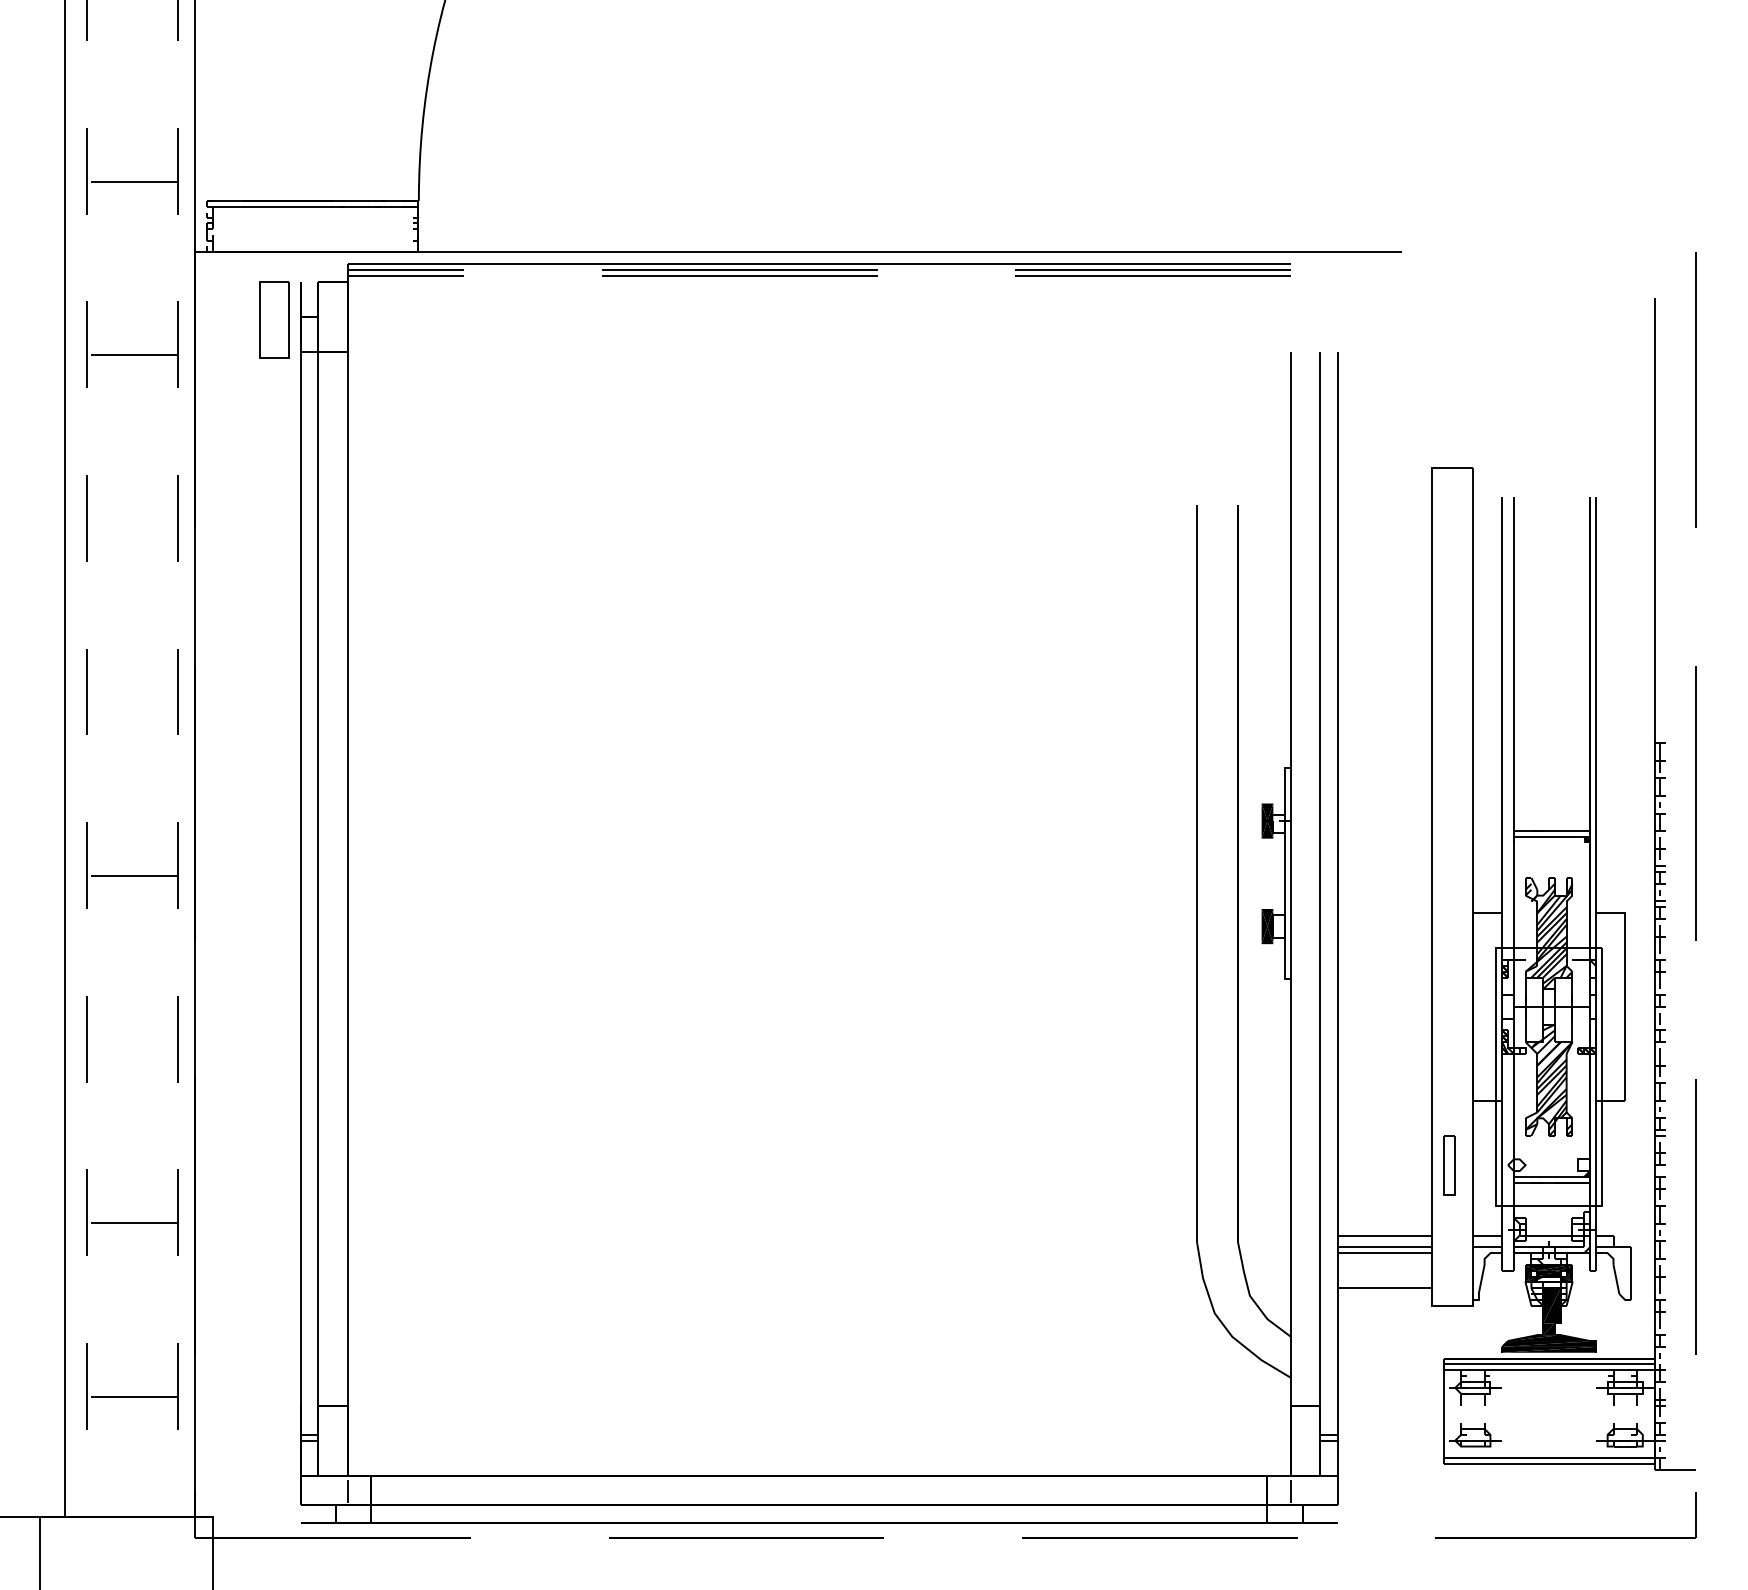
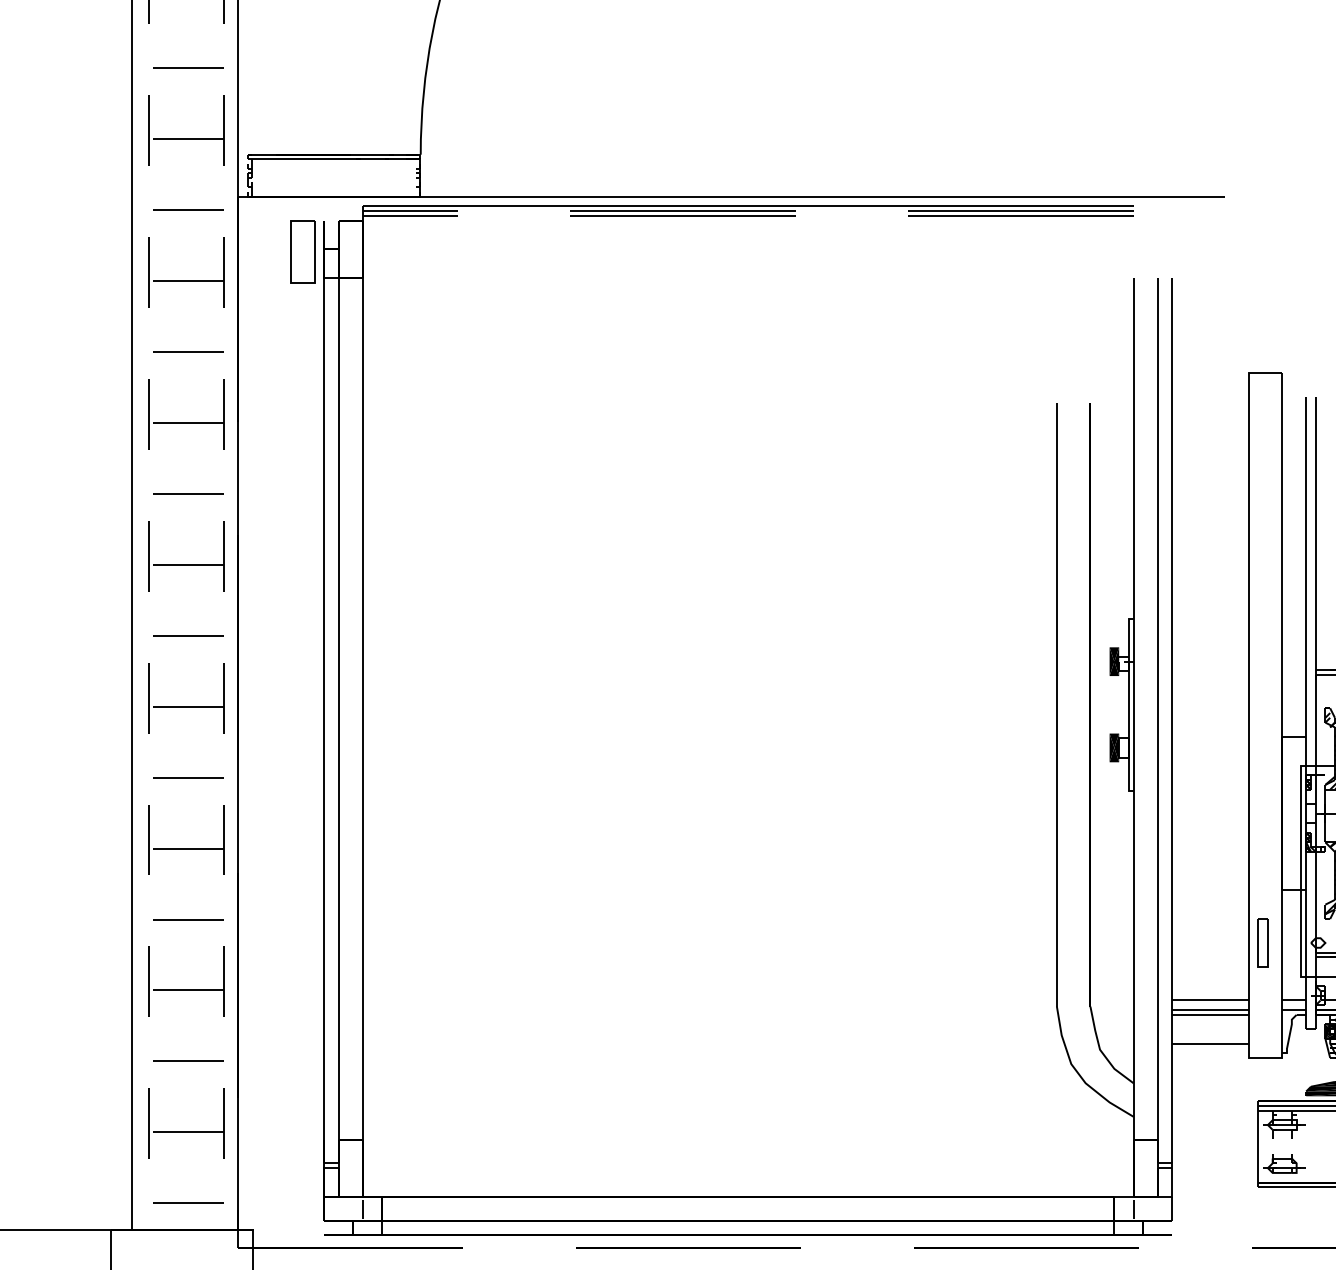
line: (131, 94) -> (185, 67), added
line: (131, 268) -> (185, 210), added
line: (131, 442) -> (185, 352), added
line: (131, 528) -> (185, 422), added
line: (131, 615) -> (185, 493), added
line: (131, 702) -> (185, 564), added
line: (131, 789) -> (185, 635), added
line: (131, 962) -> (185, 777), added
line: (131, 1049) -> (185, 848), added
line: (131, 1136) -> (185, 919), added
line: (131, 1310) -> (185, 1061), added
line: (131, 1483) -> (185, 1203), added

